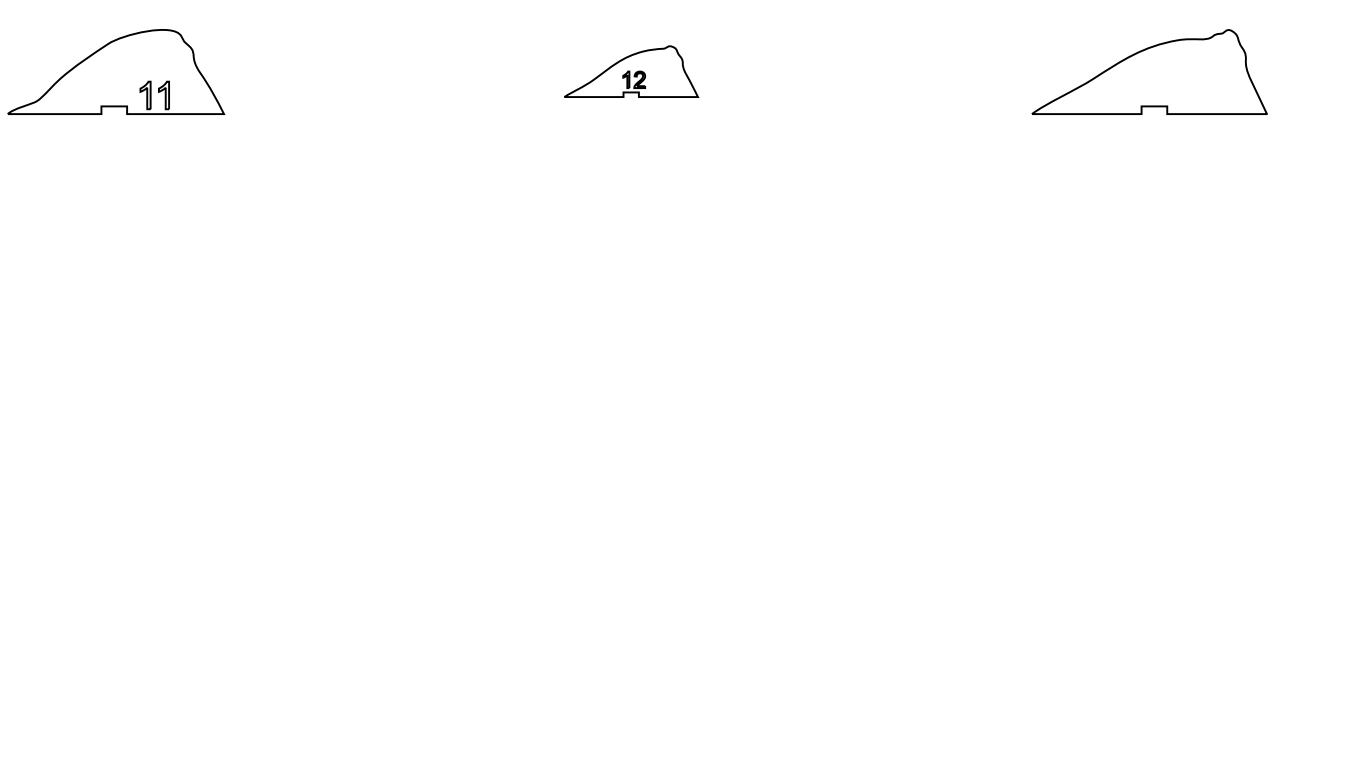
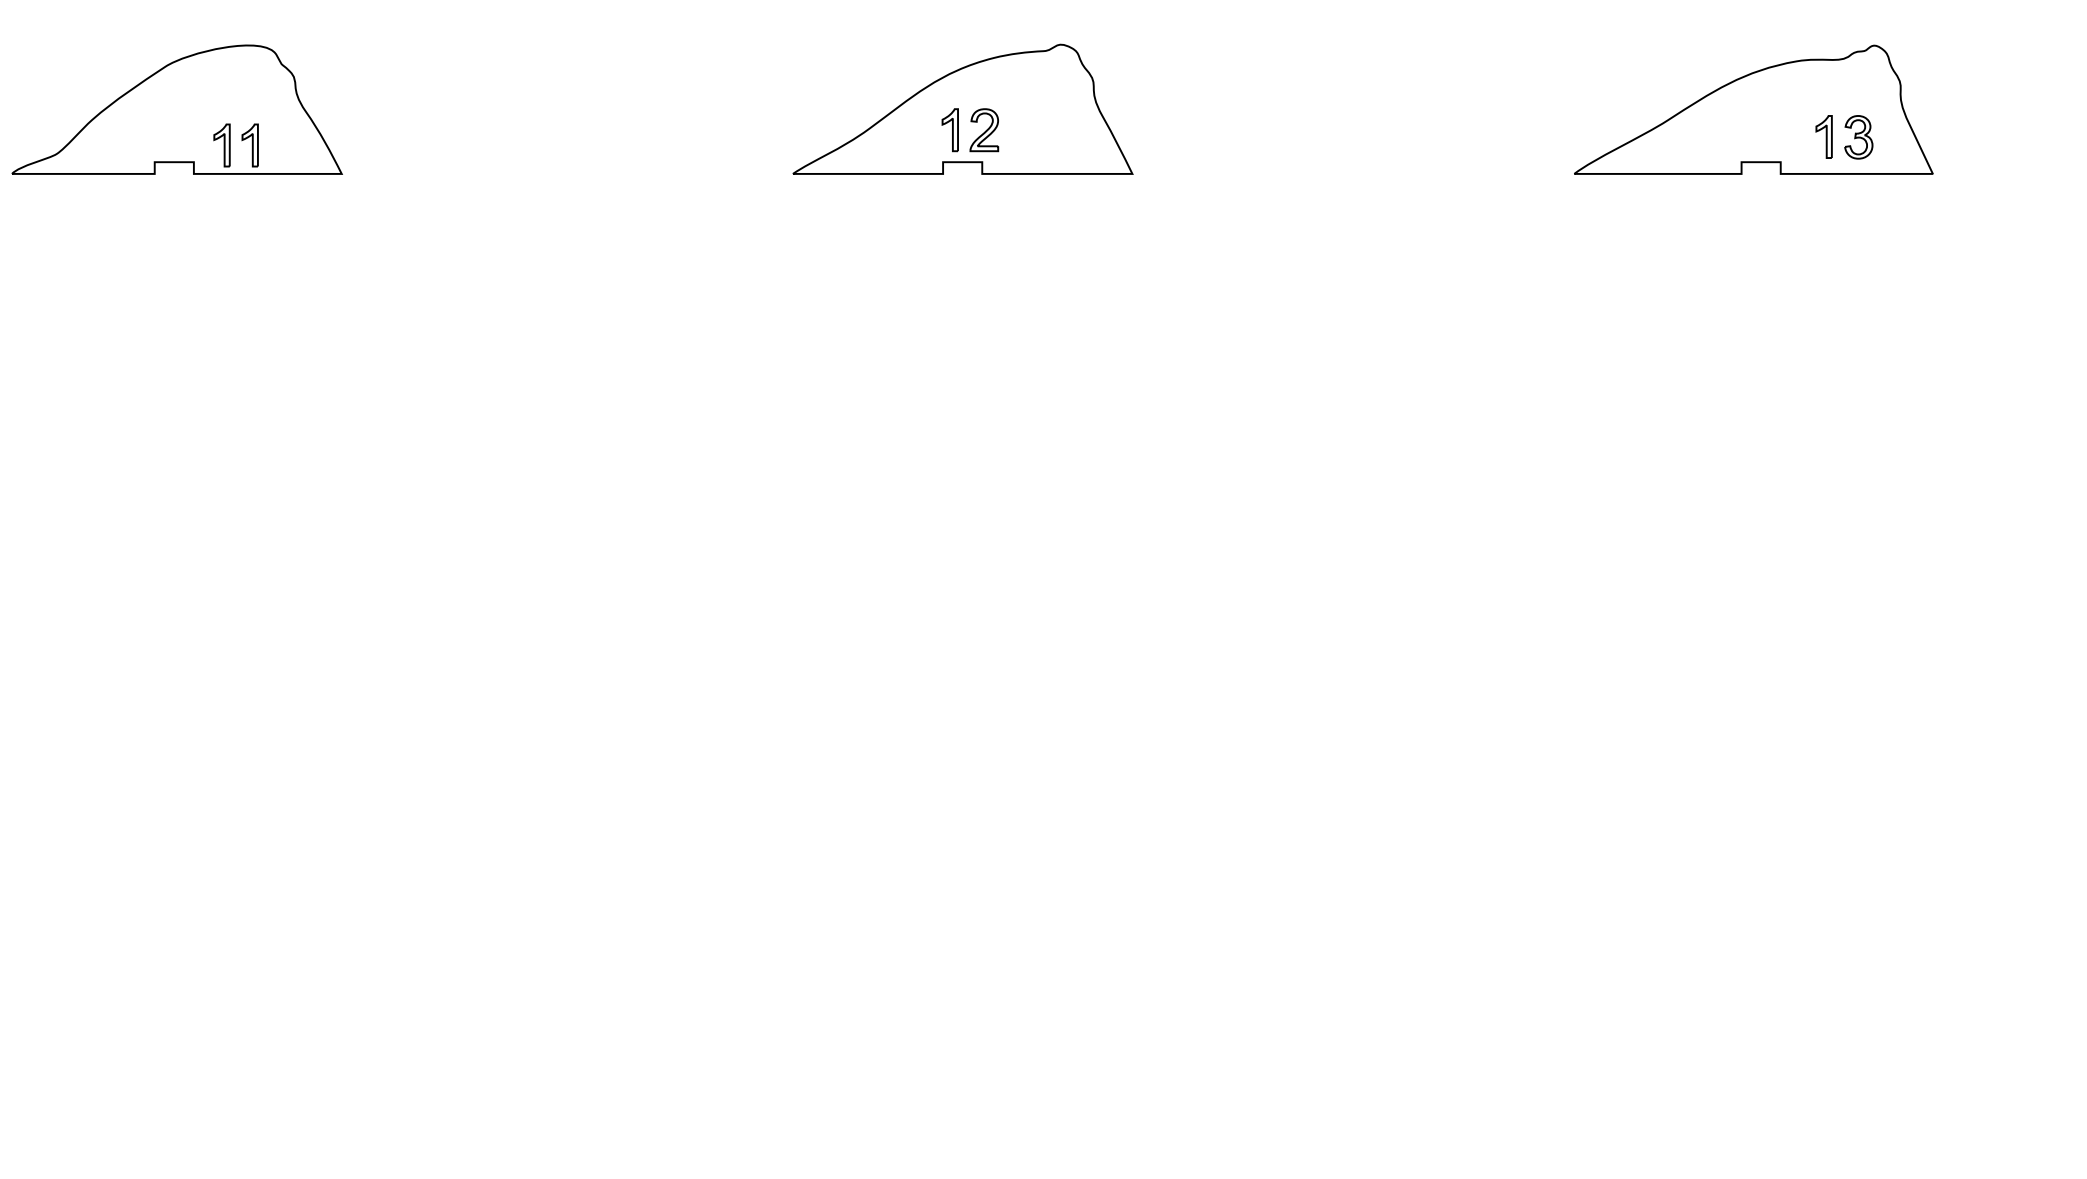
part: (631, 71) -> (963, 108), size x1.67
part: (1208, 89) -> (1843, 136), added

